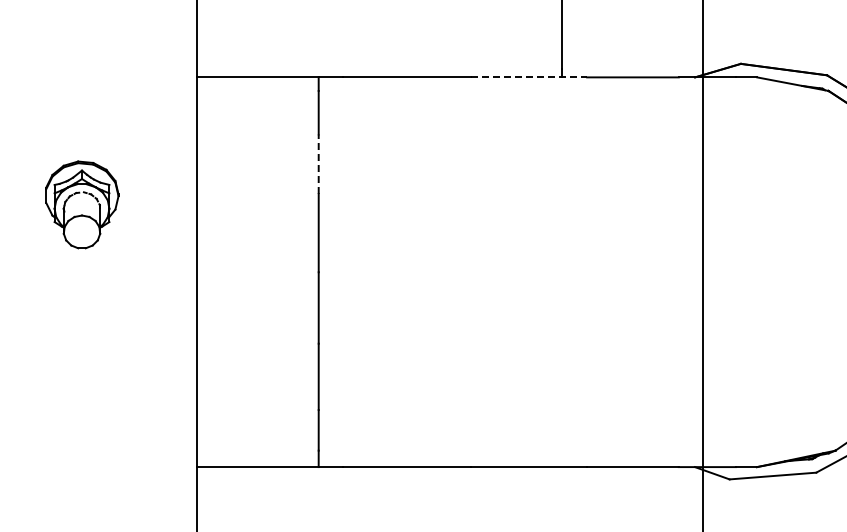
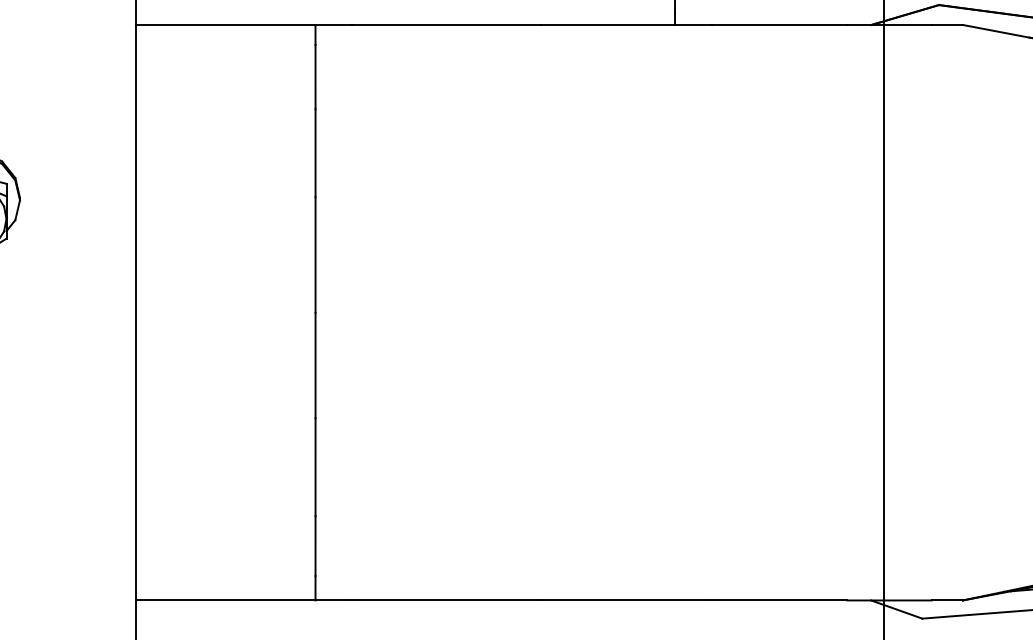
line: (529, 77) -> (626, 25), dashed -> solid
line: (318, 164) -> (315, 153), dashed -> solid

